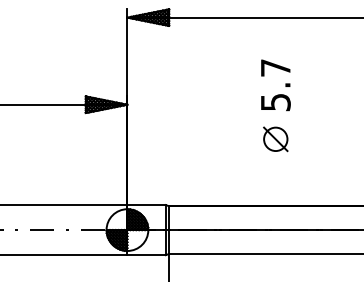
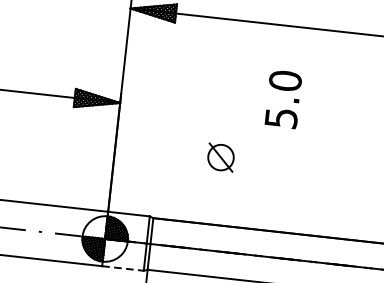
text: (275, 68) -> (285, 81), 5.7 -> 5.0
part: (275, 139) -> (220, 157), moved
line: (147, 255) -> (123, 268), solid -> dashed

